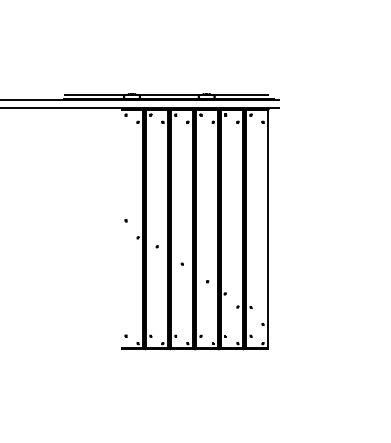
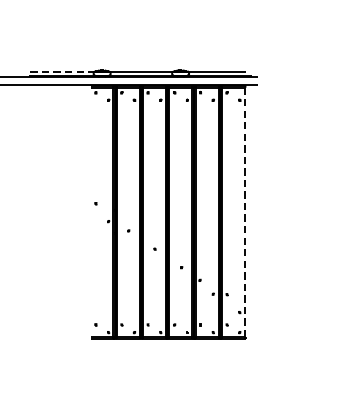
line: (94, 94) -> (62, 71), solid -> dashed
line: (267, 229) -> (244, 212), solid -> dashed

